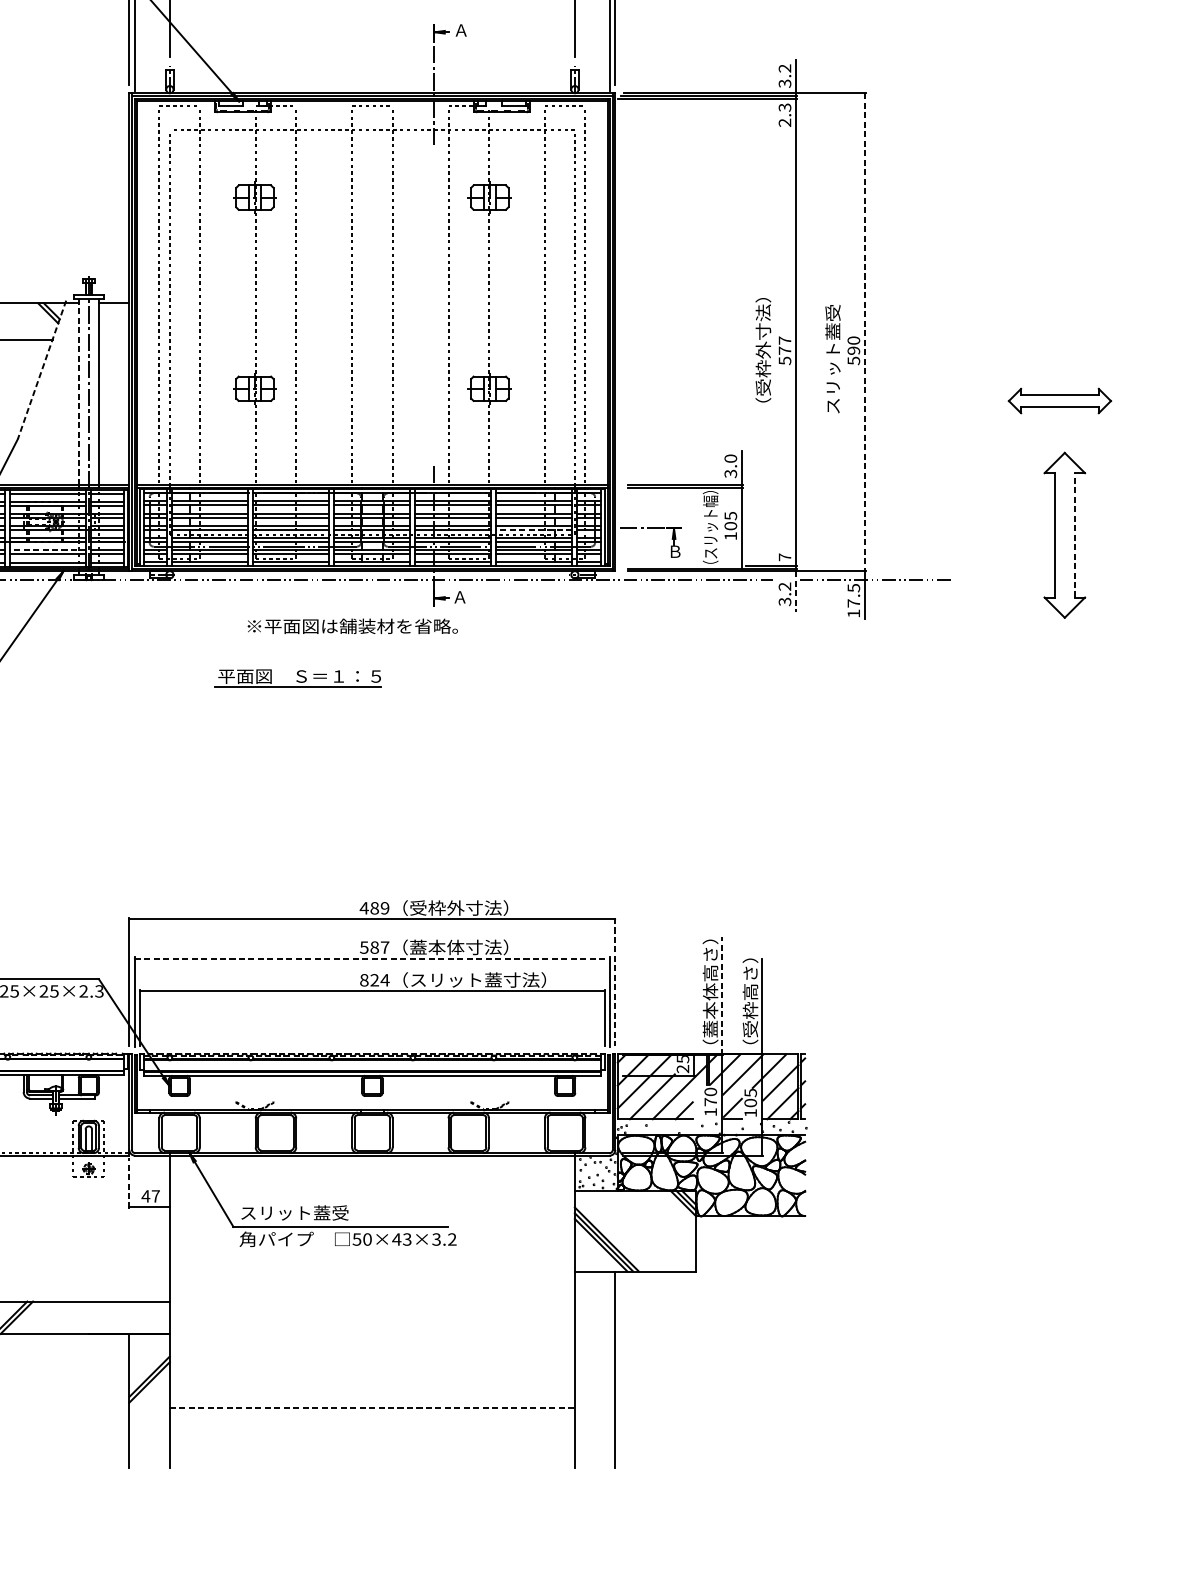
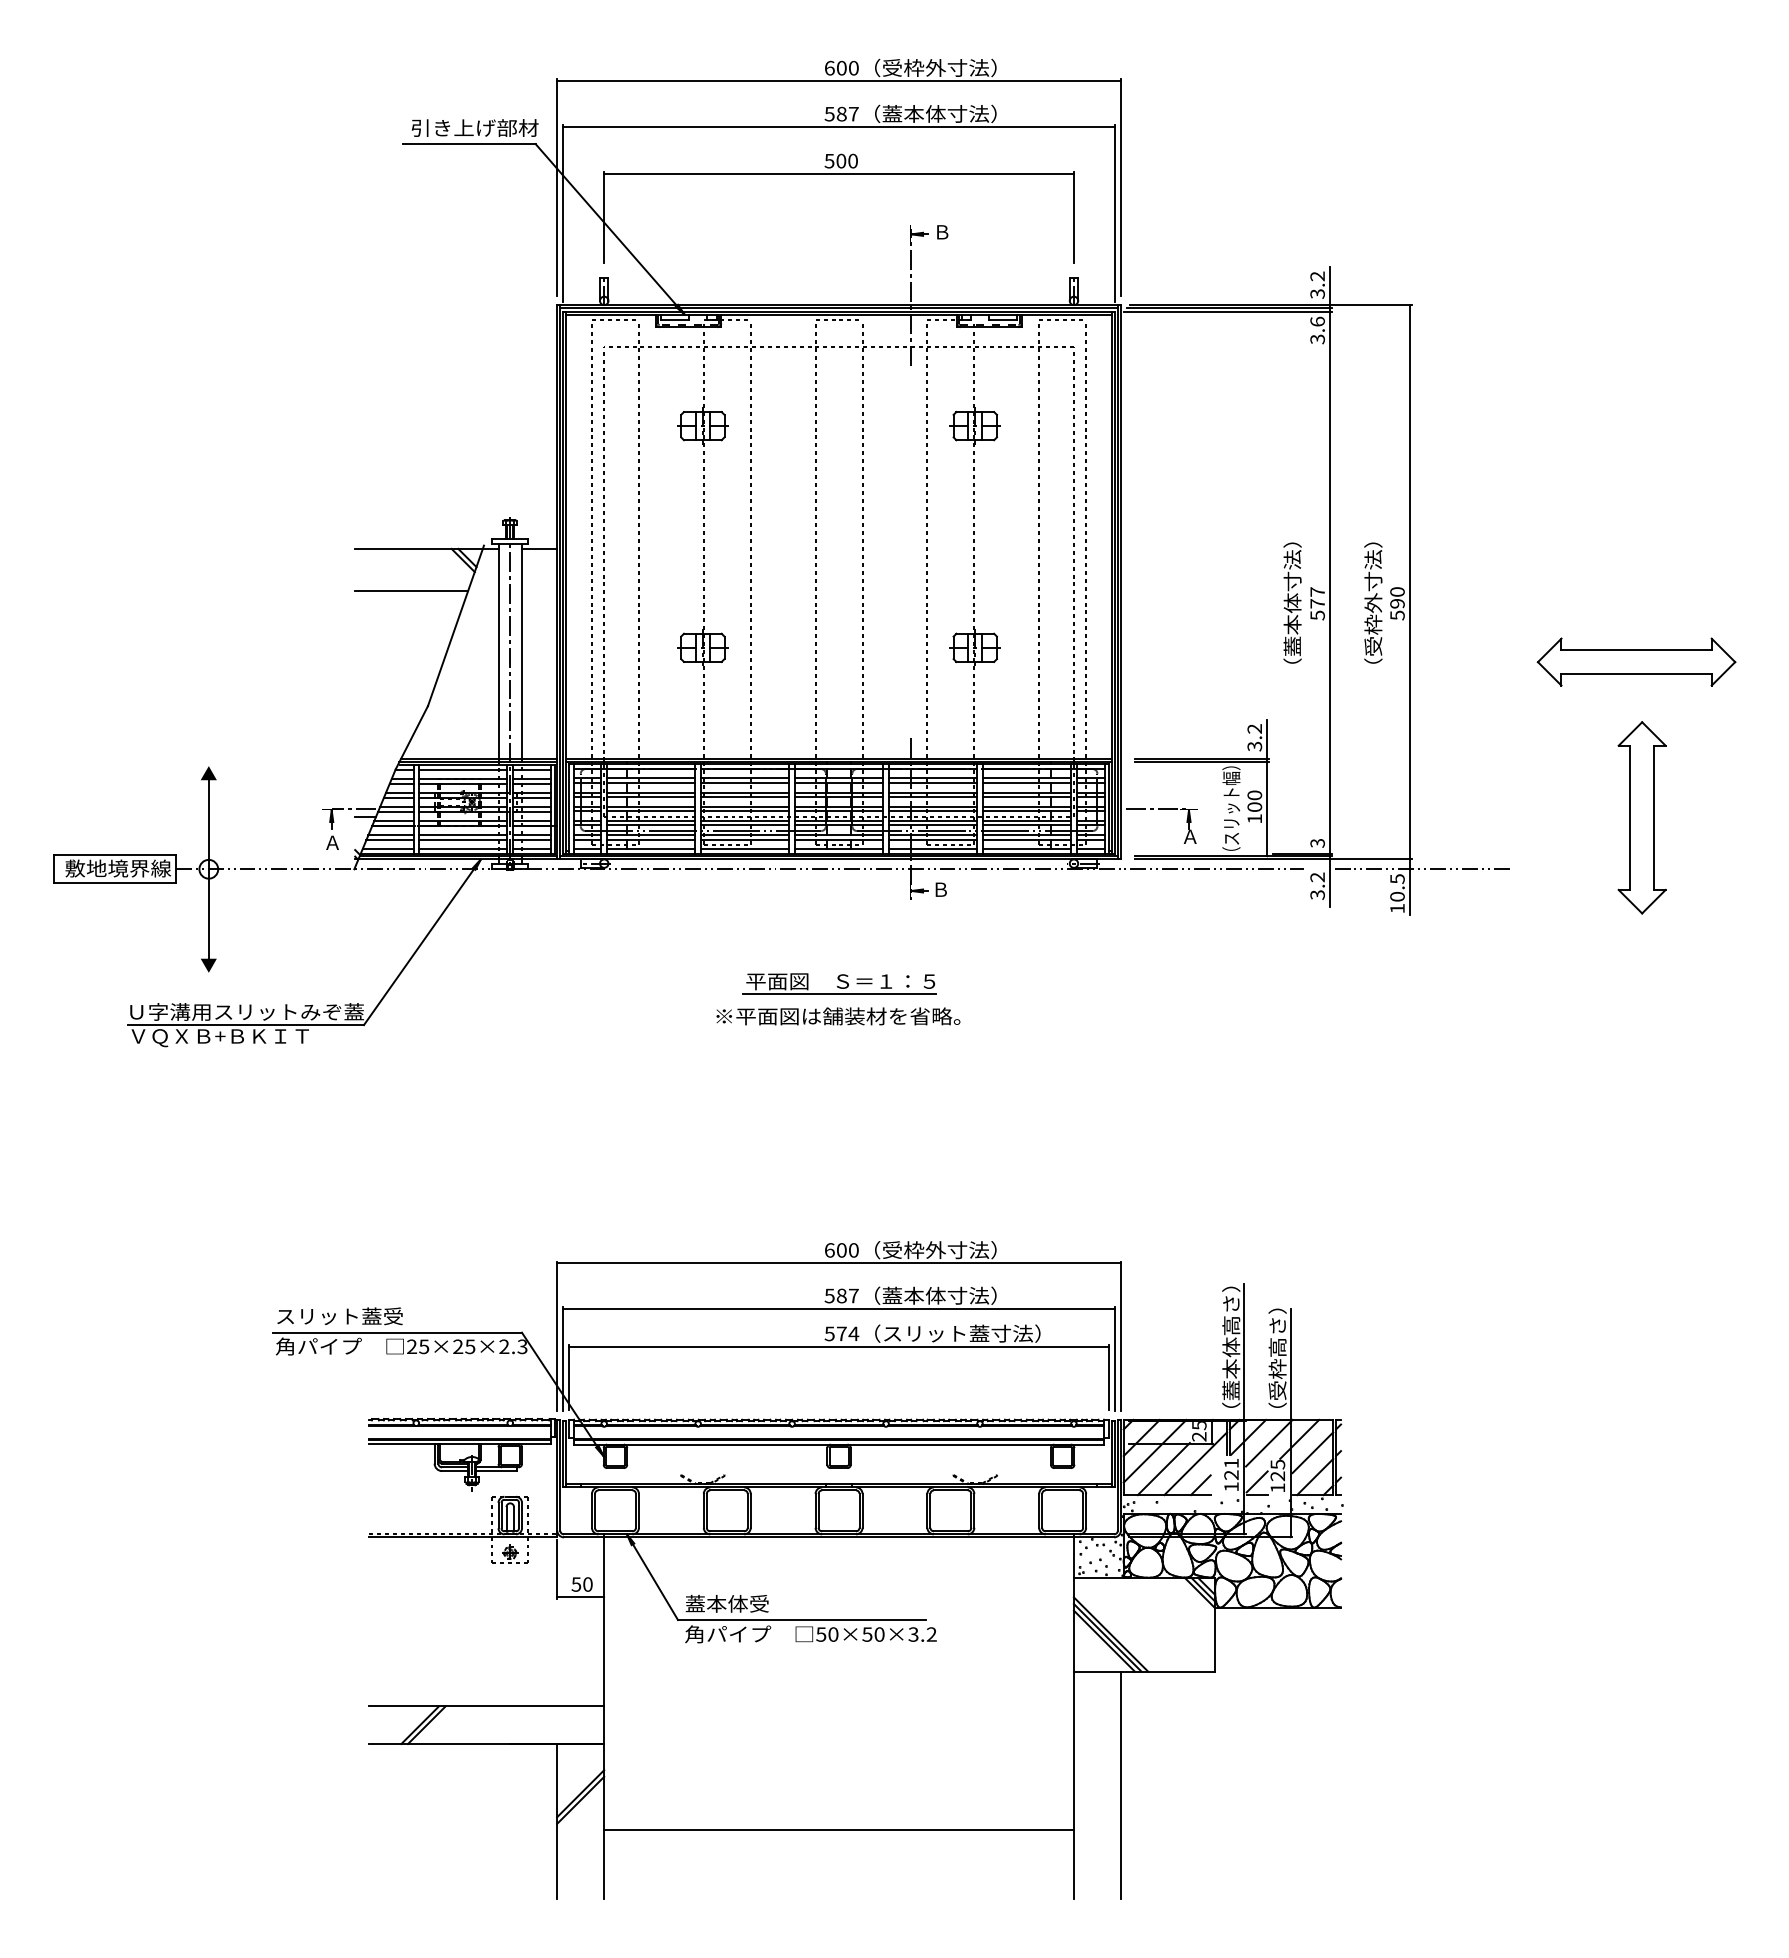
text: (460, 30) -> (941, 232), Ａ -> Ｂ
text: (784, 115) -> (1317, 330), 2.3 -> 3.6
line: (865, 332) -> (1410, 582), dashed -> solid
text: (833, 355) -> (1373, 609), スリット蓋受 -> （受枠外寸法）
text: (763, 368) -> (1292, 624), （受枠外寸法） -> （蓋本体寸法）
line: (41, 369) -> (455, 625), dashed -> solid
line: (78, 391) -> (498, 651), dashed -> solid
part: (1059, 400) -> (1636, 661), size x1.67
text: (730, 458) -> (1254, 728), 3.0 -> 3.2
text: (730, 516) -> (1254, 795), 105 -> 100
line: (533, 529) -> (1026, 811), dashed -> solid
line: (1074, 535) -> (1653, 817), dashed -> solid
line: (47, 550) -> (462, 835), dashed -> solid
text: (674, 551) -> (1189, 836), Ｂ -> Ａ
text: (784, 556) -> (1317, 842), 7 -> 3
line: (796, 591) -> (1330, 883), dashed -> solid
text: (459, 597) -> (940, 889), Ａ -> Ｂ
text: (853, 603) -> (1397, 896), 17.5 -> 10.5
text: (352, 626) -> (838, 1016), moved
part: (298, 678) -> (839, 983), moved
text: (374, 908) -> (841, 1250), 489 -> 600
line: (372, 958) -> (839, 1308), dashed -> solid
text: (369, 979) -> (835, 1333), 824 -> 574
line: (615, 982) -> (1120, 1336), dashed -> solid
line: (721, 995) -> (1244, 1351), dashed -> solid
text: (710, 1096) -> (1231, 1468), 170 -> 121
text: (750, 1103) -> (1277, 1476), 105 -> 125
line: (129, 1182) -> (557, 1568), dashed -> solid
text: (150, 1196) -> (581, 1584), 47 -> 50
text: (294, 1212) -> (748, 1603), スリット蓋受 -> 蓋本体受
text: (402, 1239) -> (873, 1634), 50×43×3.2 -> 50×50×3.2
line: (372, 1408) -> (839, 1830), dashed -> solid

